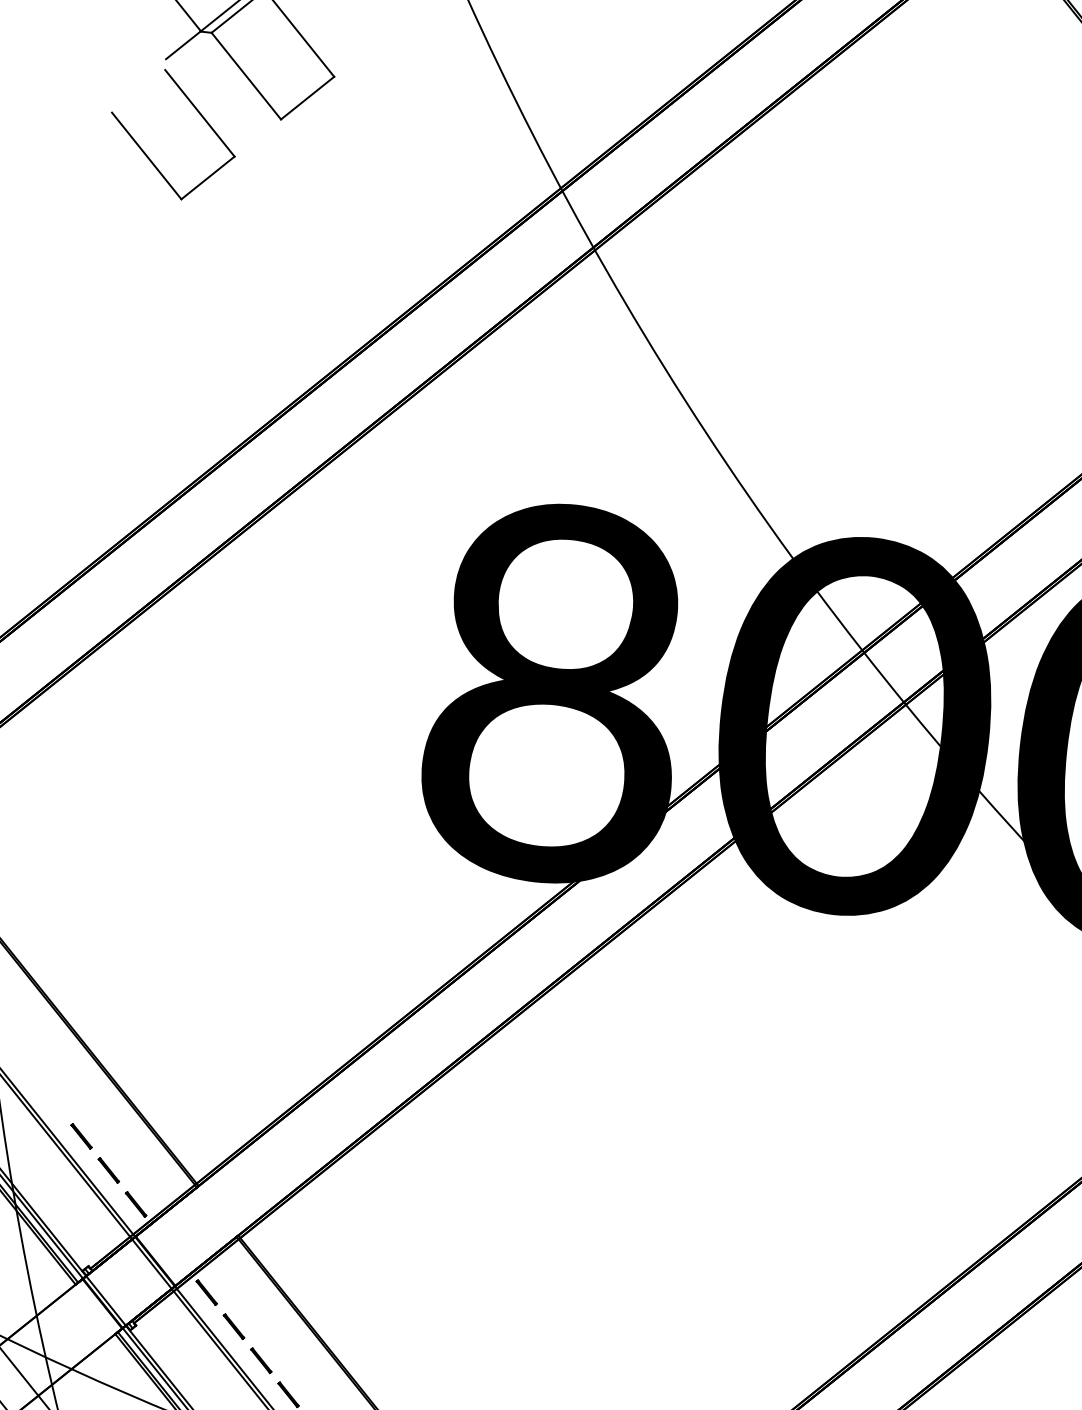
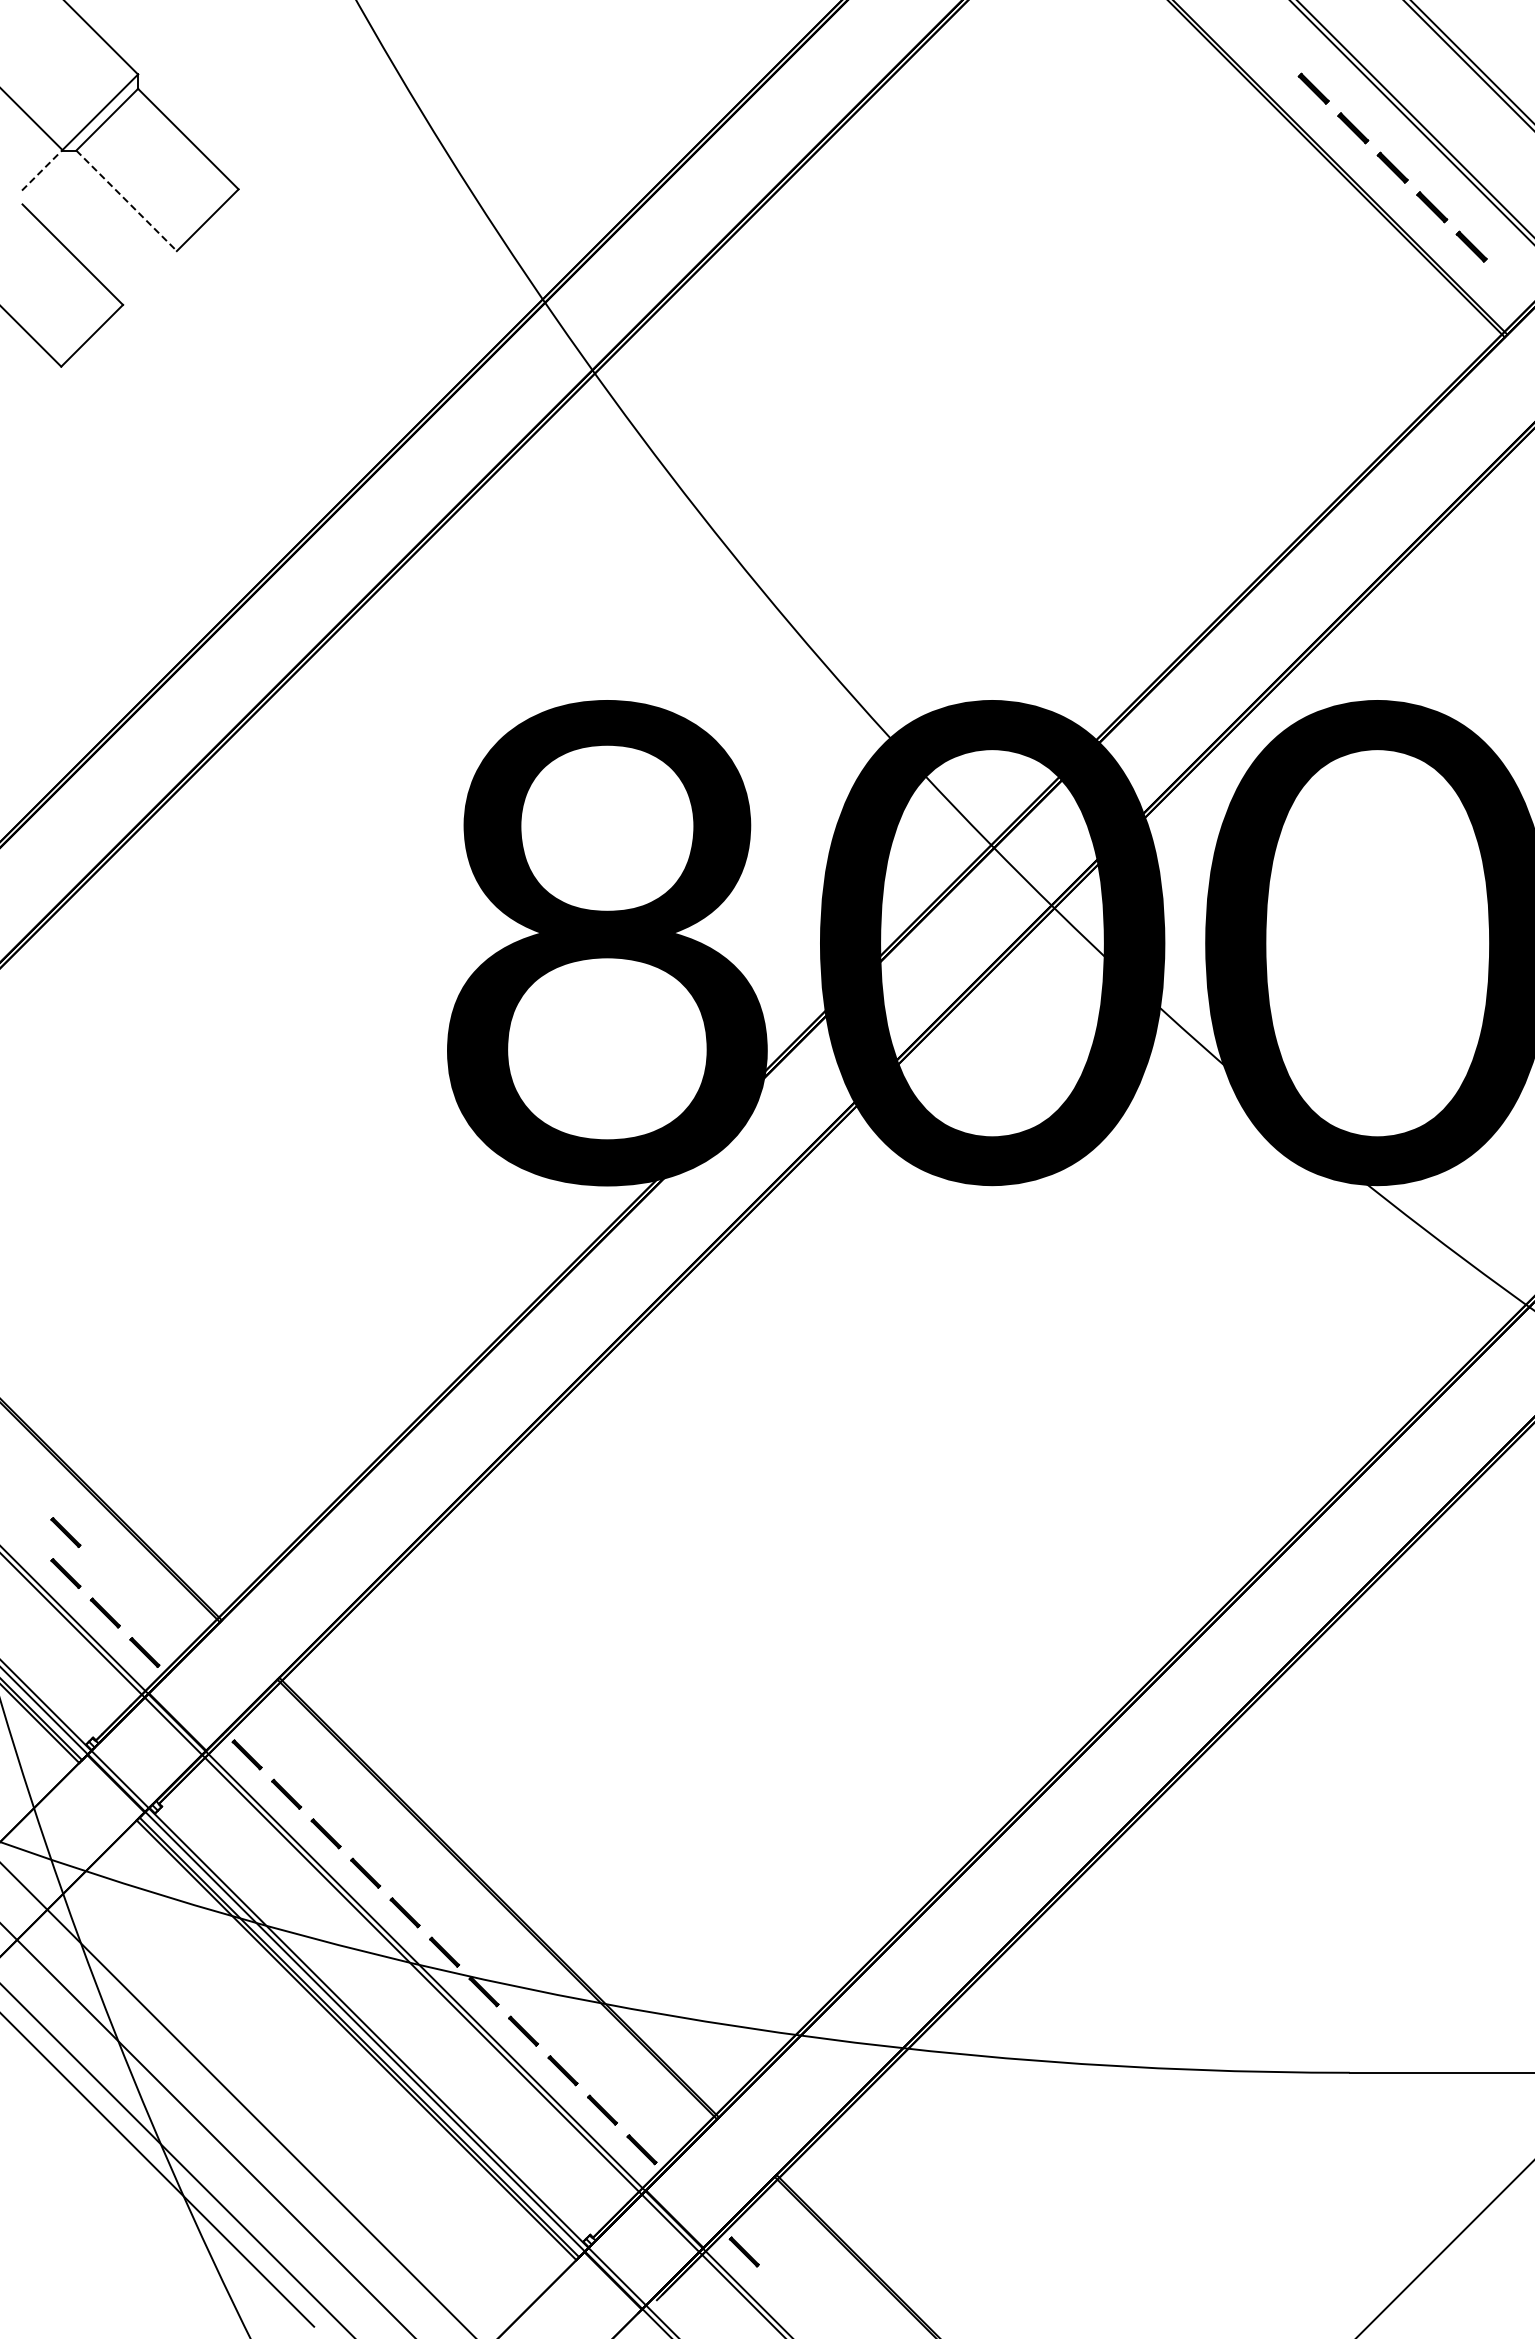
line: (183, 45) -> (42, 170), solid -> dashed
line: (246, 76) -> (126, 201), solid -> dashed
part: (84, 1104) -> (65, 1532), added

